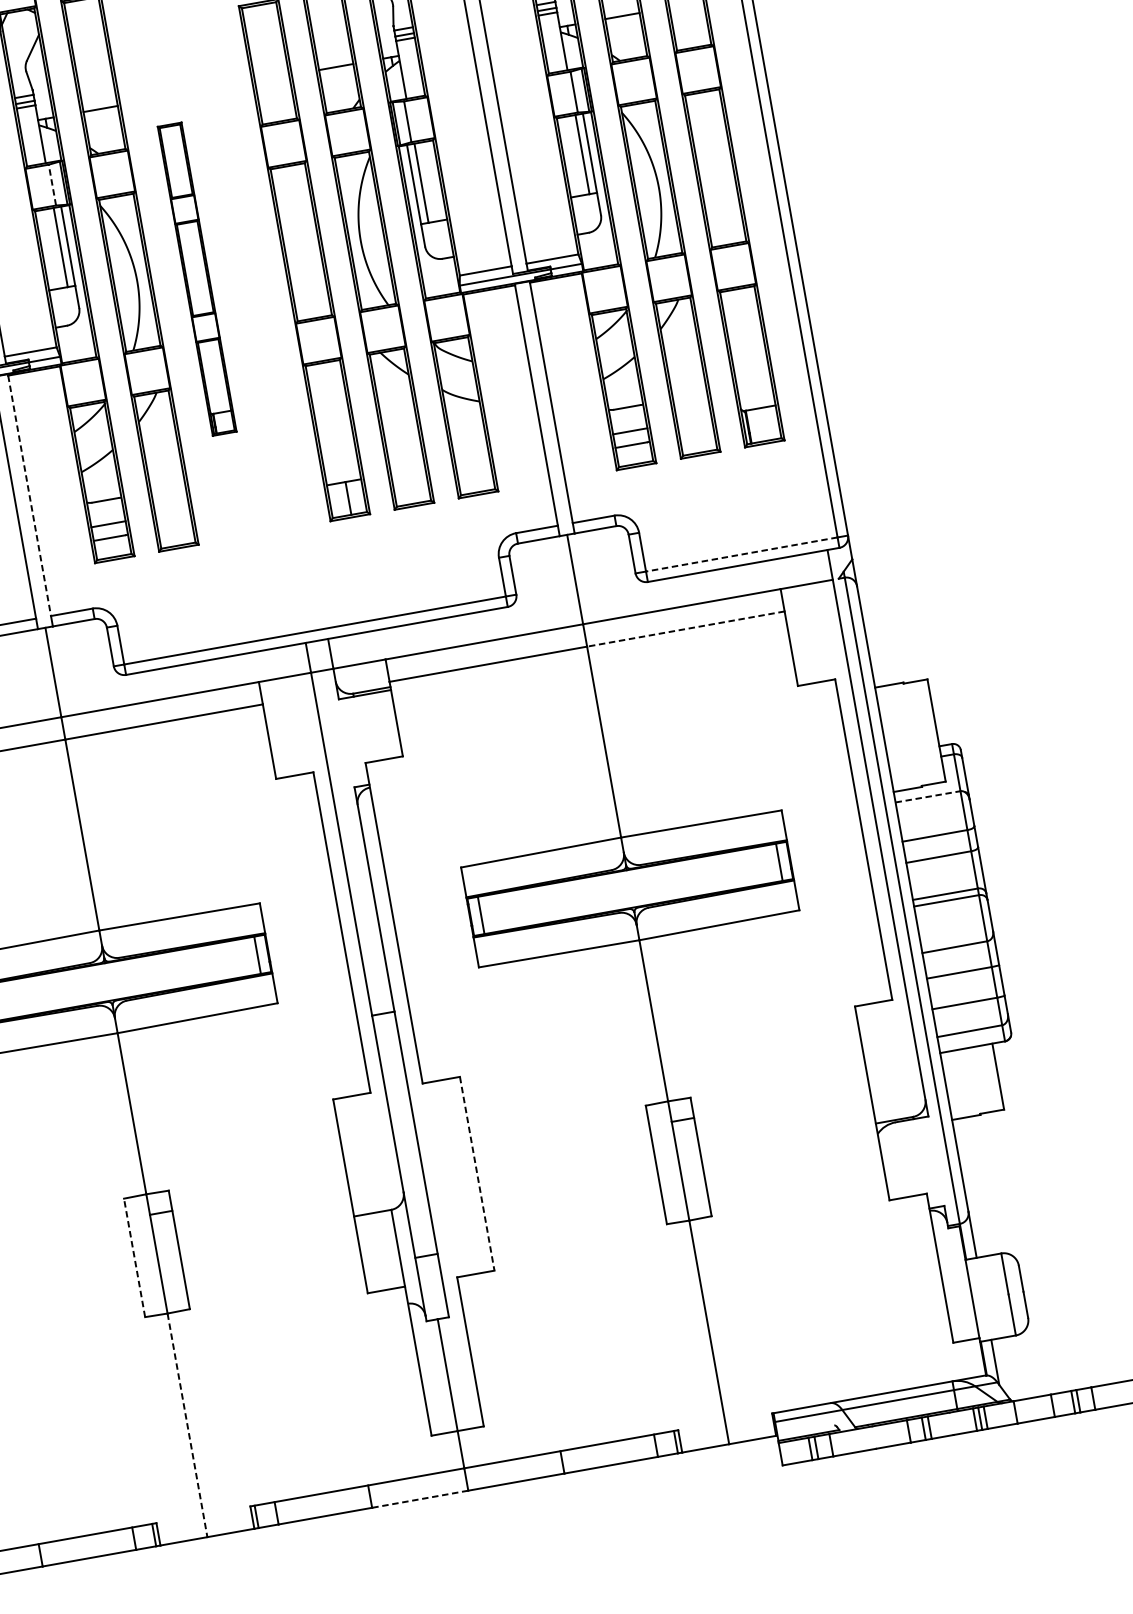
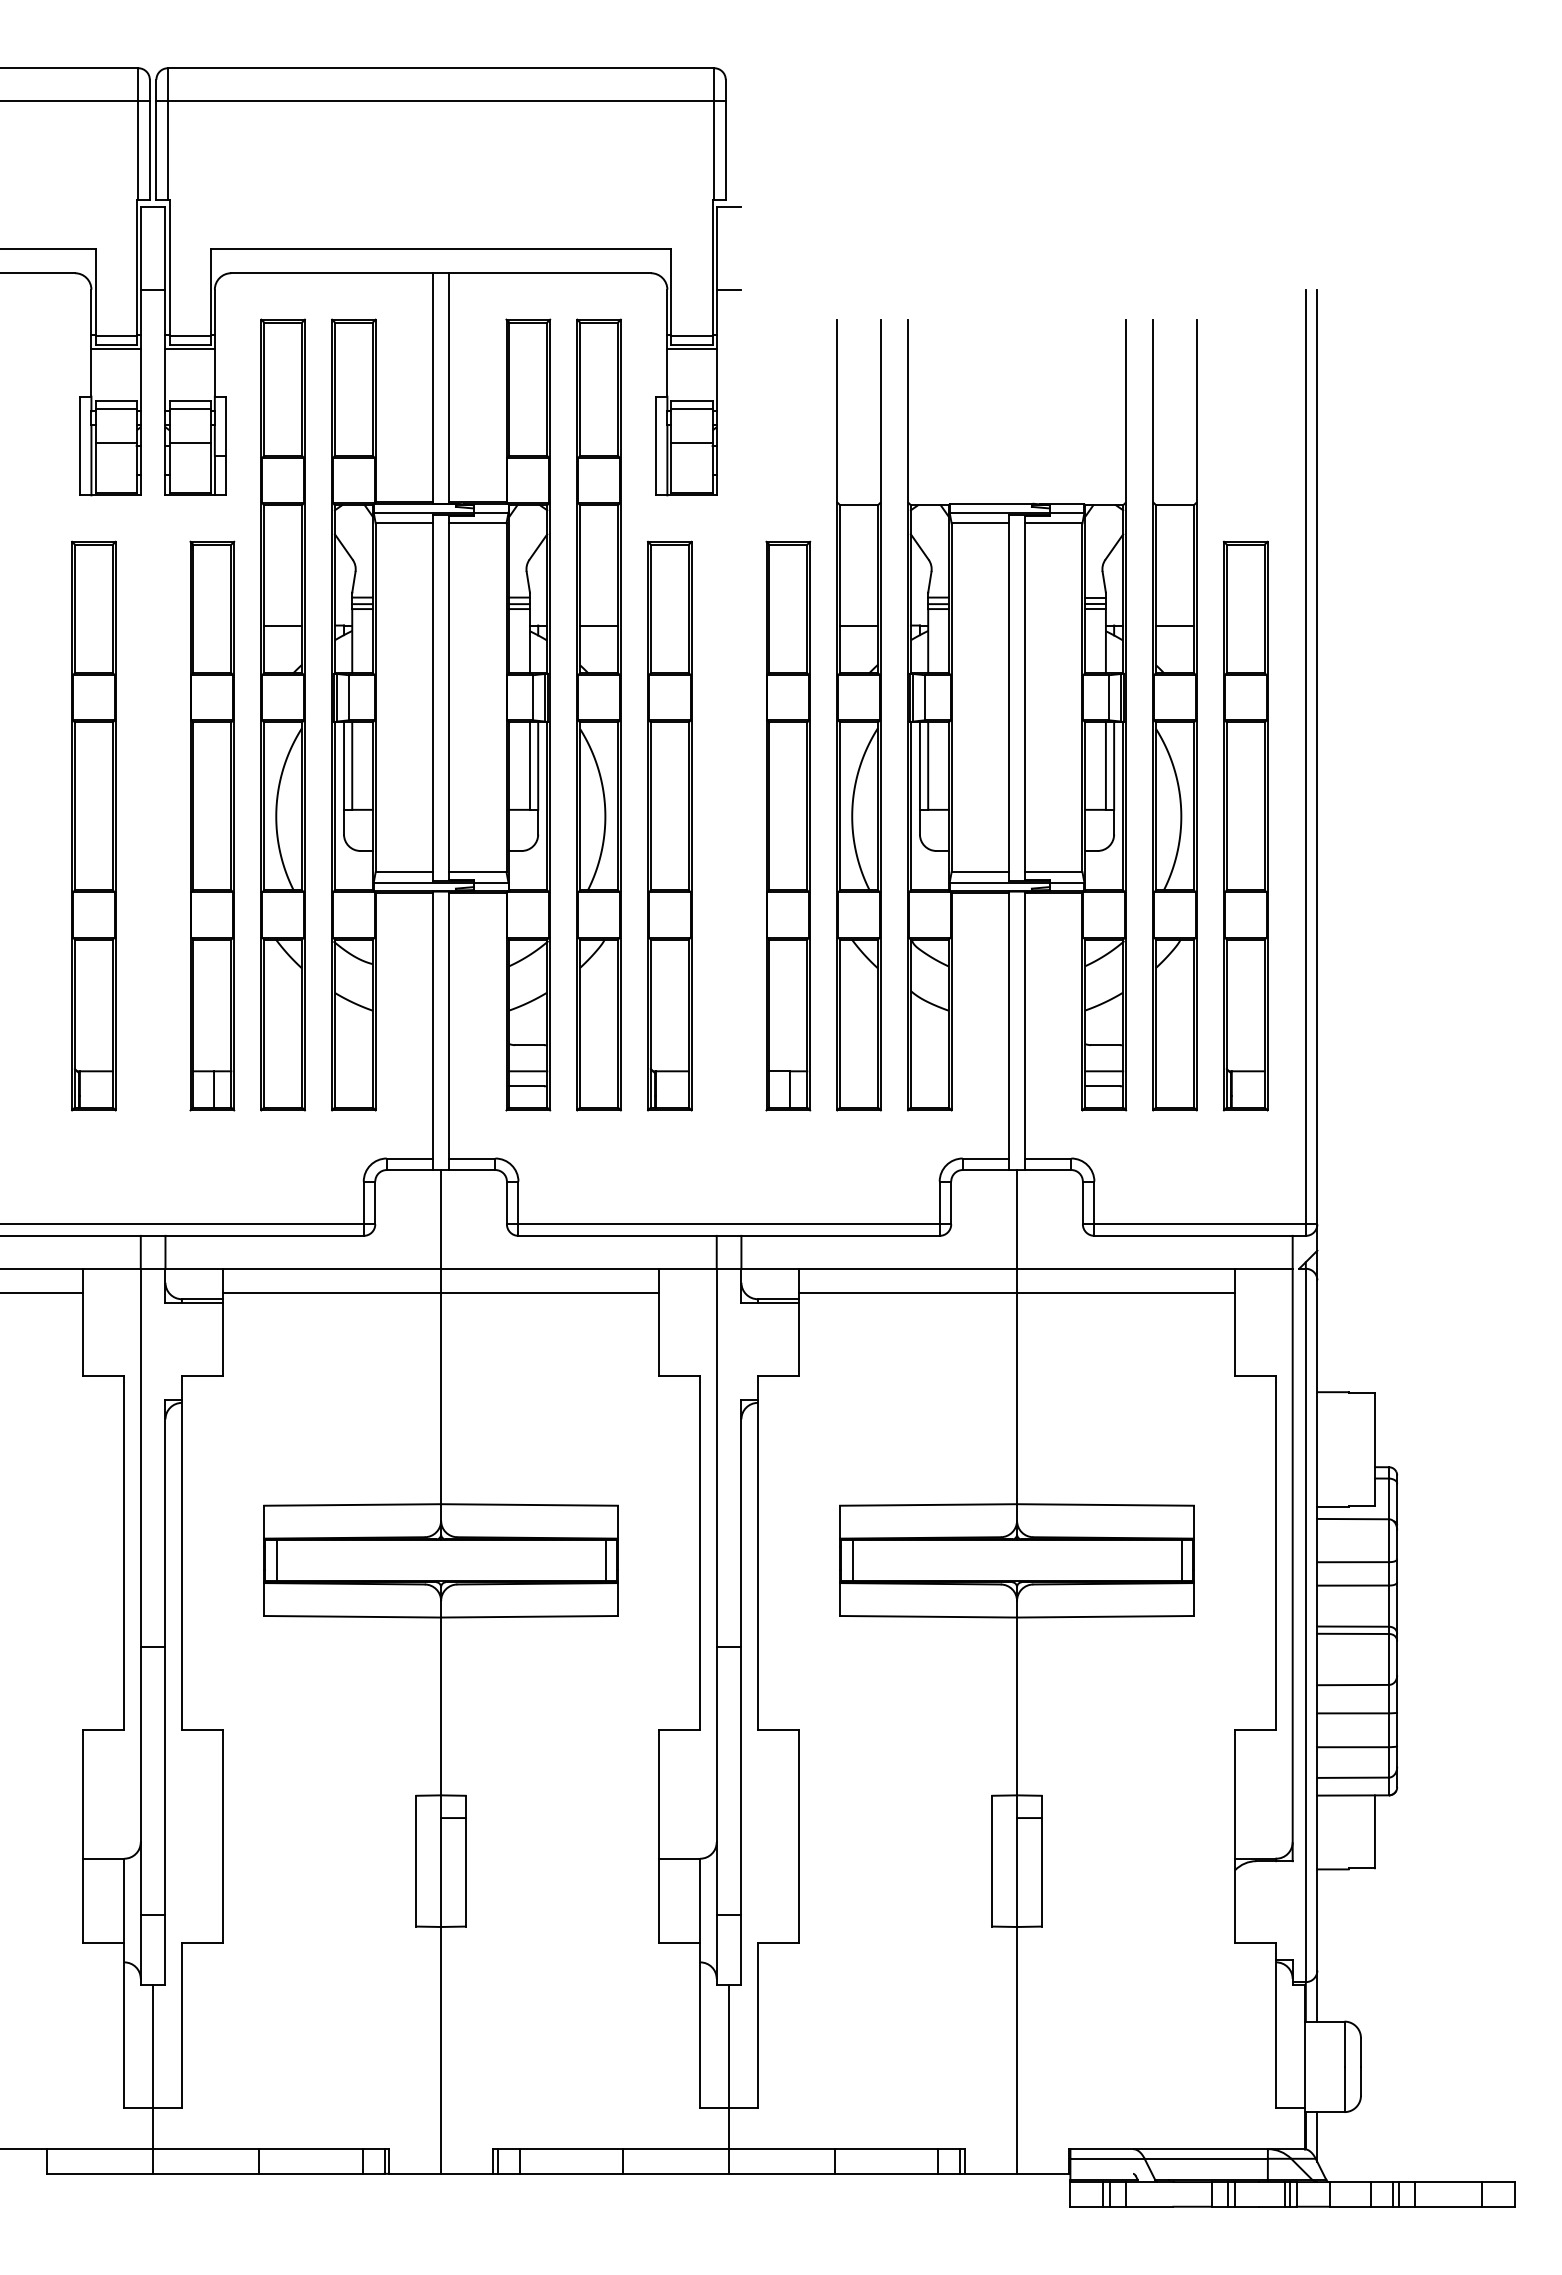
line: (51, 184) -> (532, 697), dashed -> solid
part: (196, 278) -> (669, 825), size x1.67
line: (29, 495) -> (449, 1025), dashed -> solid
line: (742, 554) -> (1200, 1224), dashed -> solid
line: (685, 629) -> (1125, 1293), dashed -> solid
line: (928, 797) -> (1353, 1519), dashed -> solid
line: (477, 1173) -> (799, 1836), dashed -> solid
line: (134, 1257) -> (416, 1860), dashed -> solid
line: (187, 1425) -> (441, 2050), dashed -> solid
line: (419, 1499) -> (675, 2173), dashed -> solid

